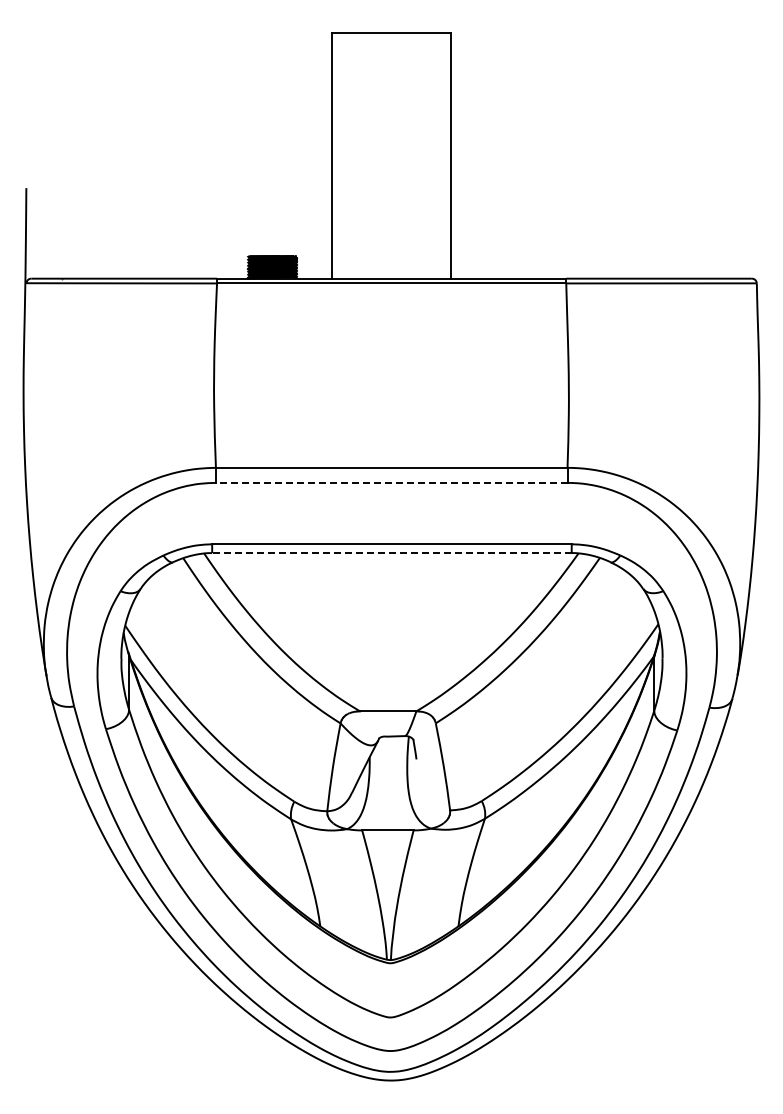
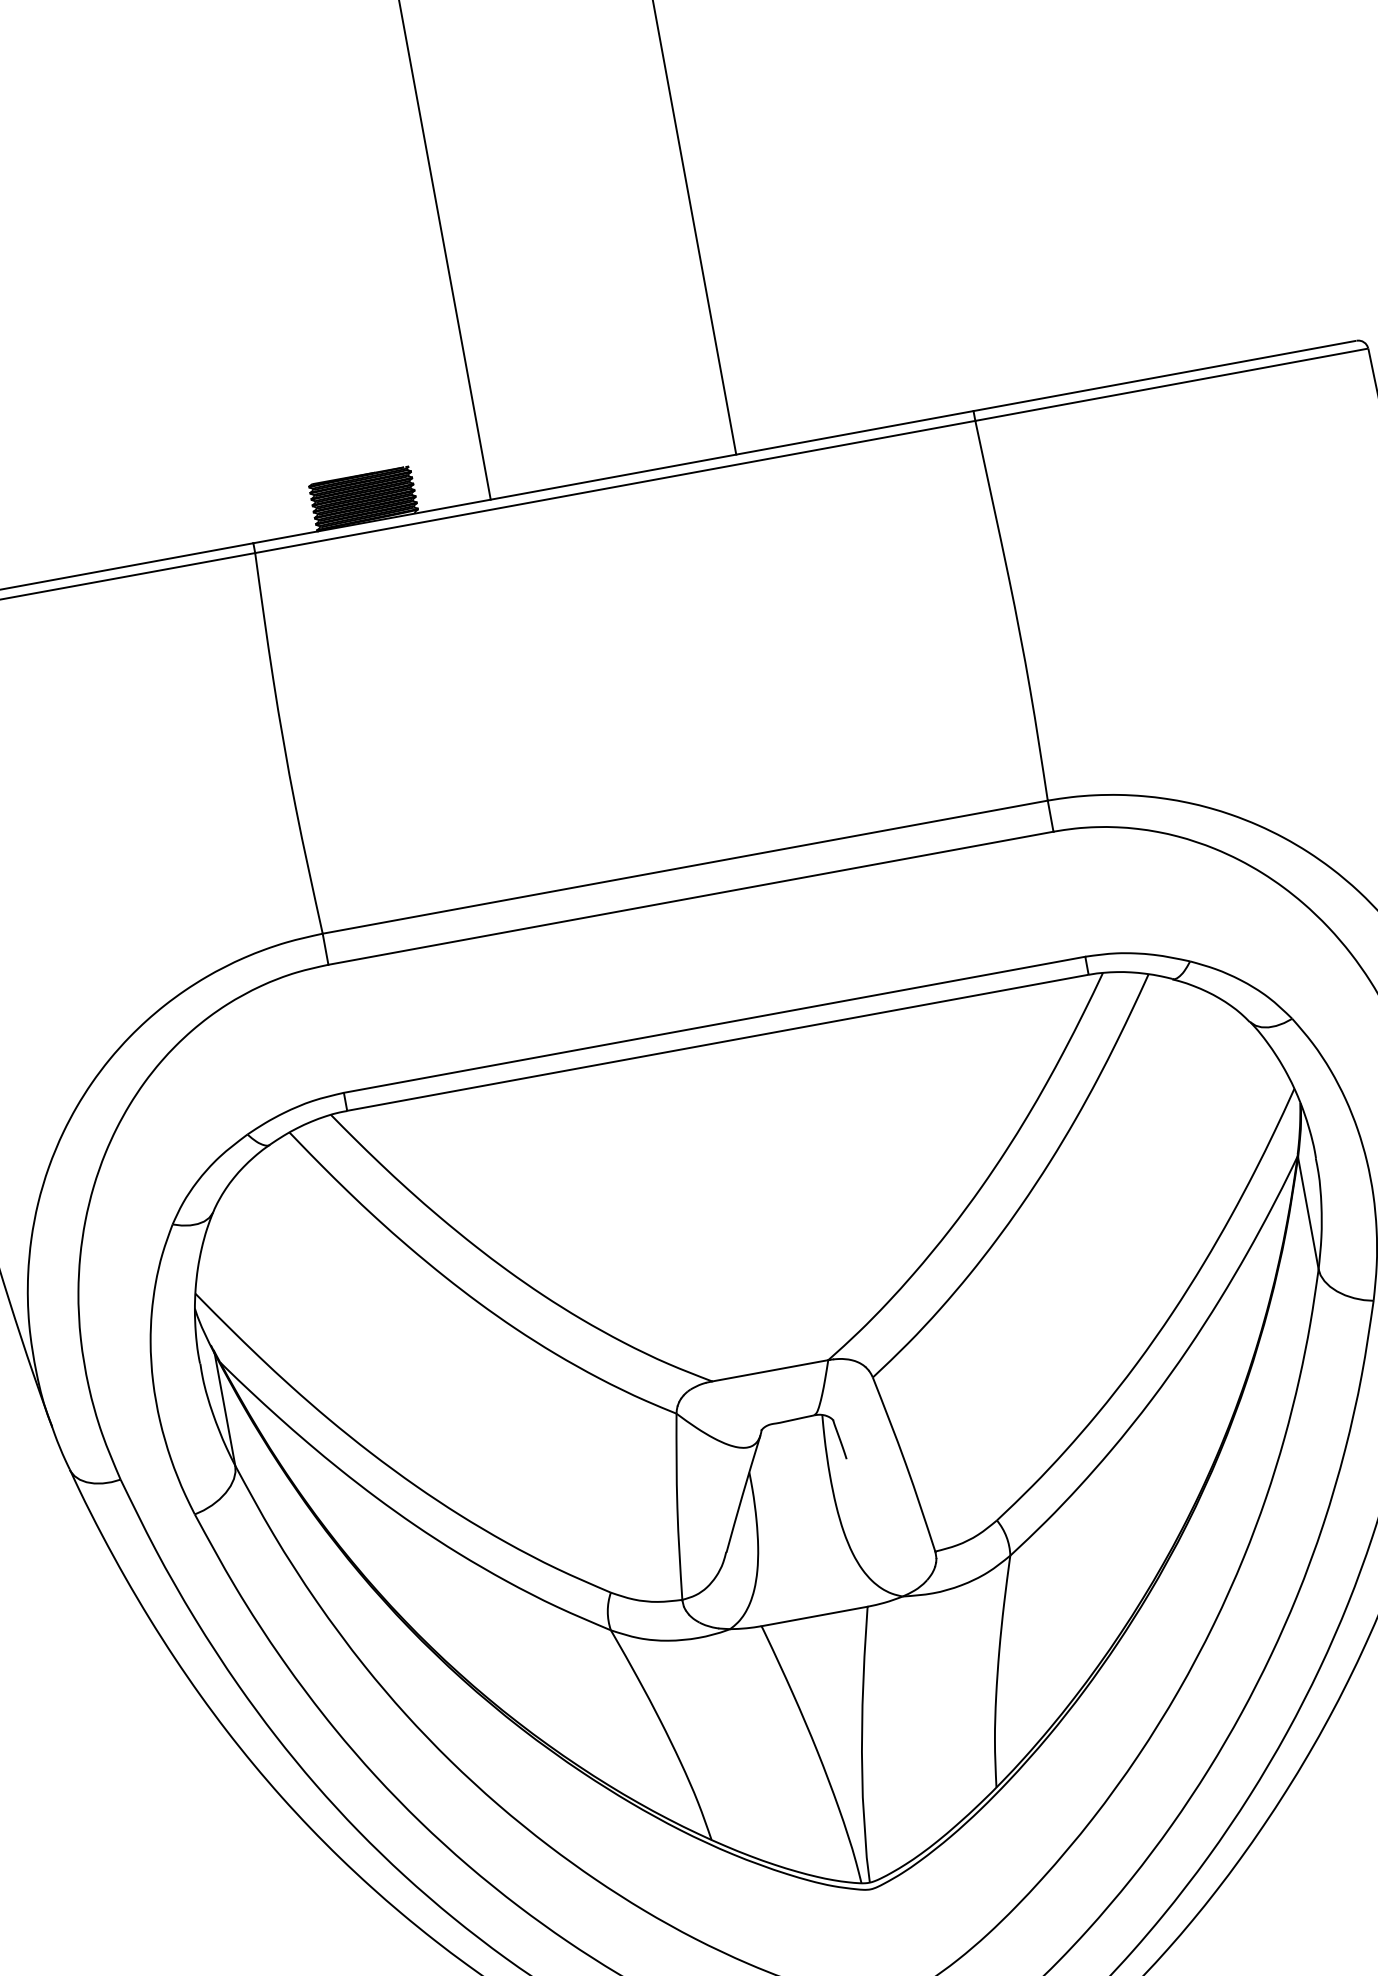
line: (391, 482) -> (690, 897), dashed -> solid
line: (391, 553) -> (717, 1043), dashed -> solid

